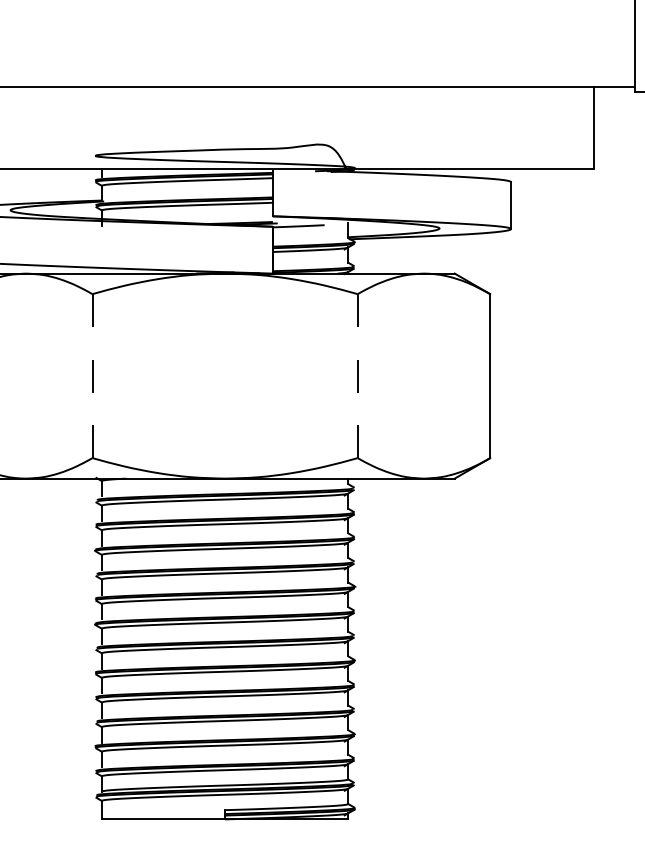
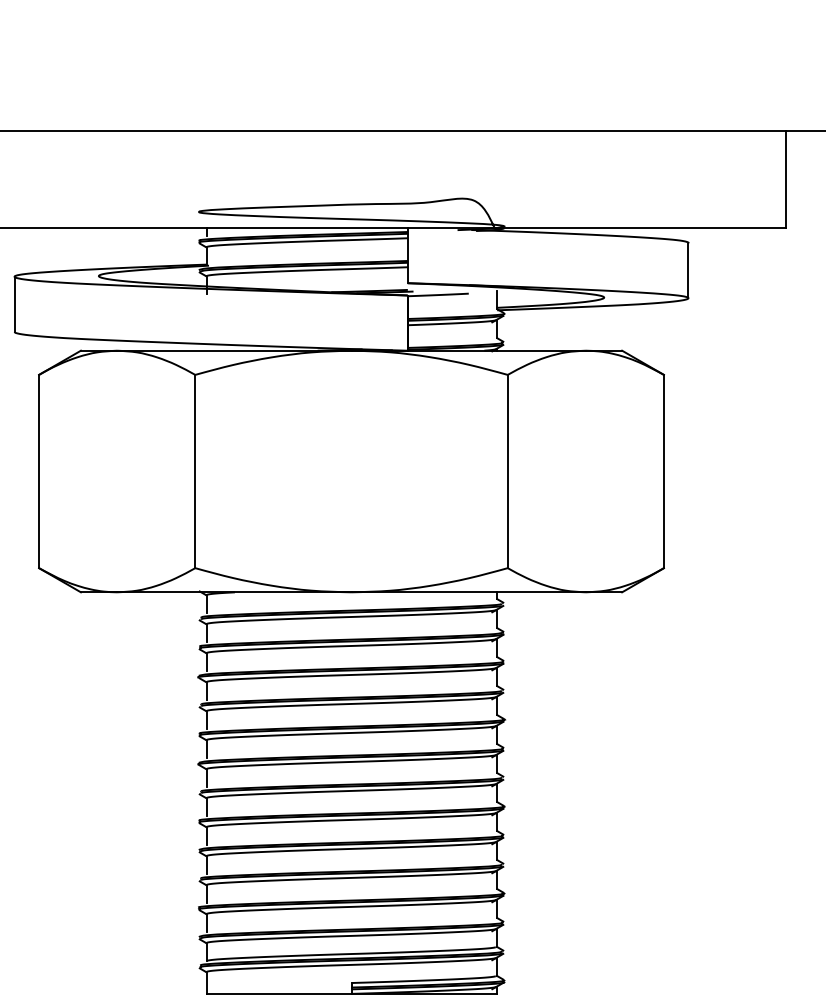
line: (92, 376) -> (195, 471), dashed -> solid
line: (357, 376) -> (507, 471), dashed -> solid

